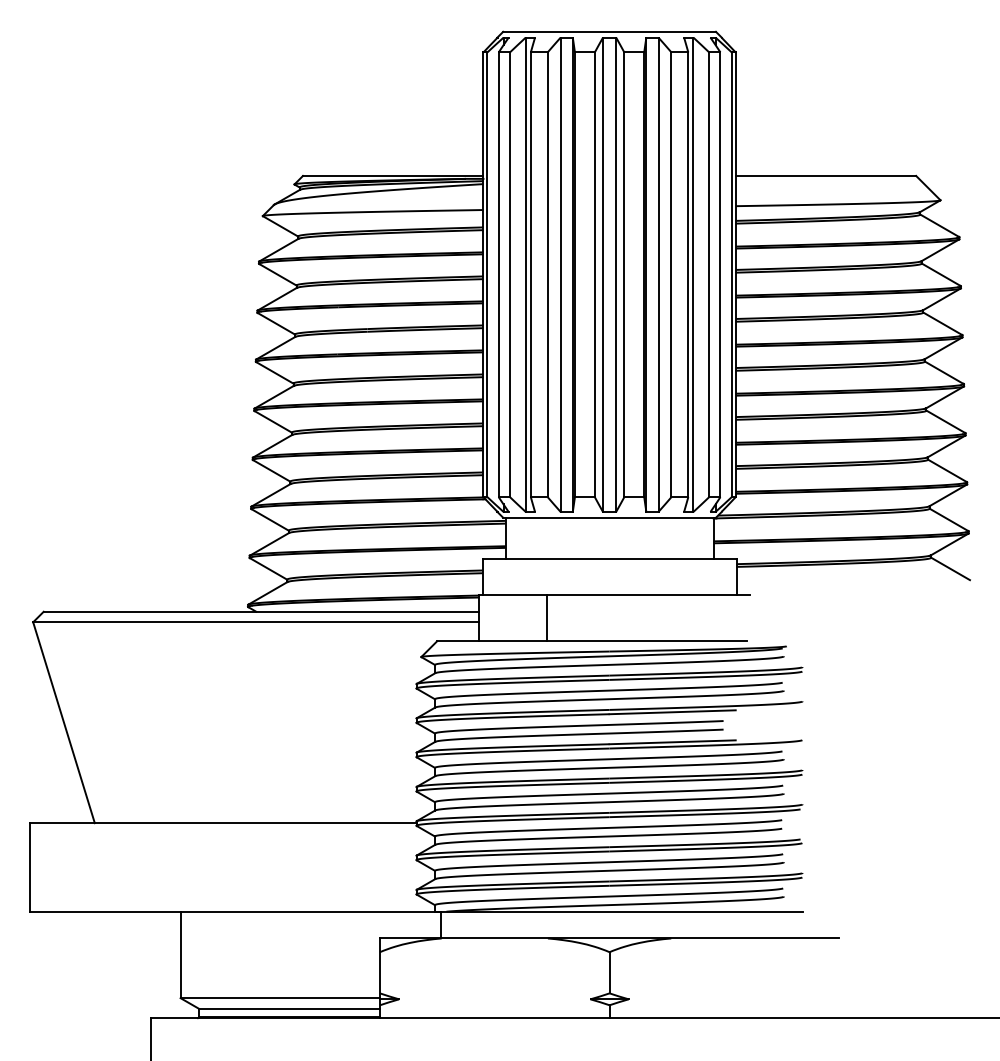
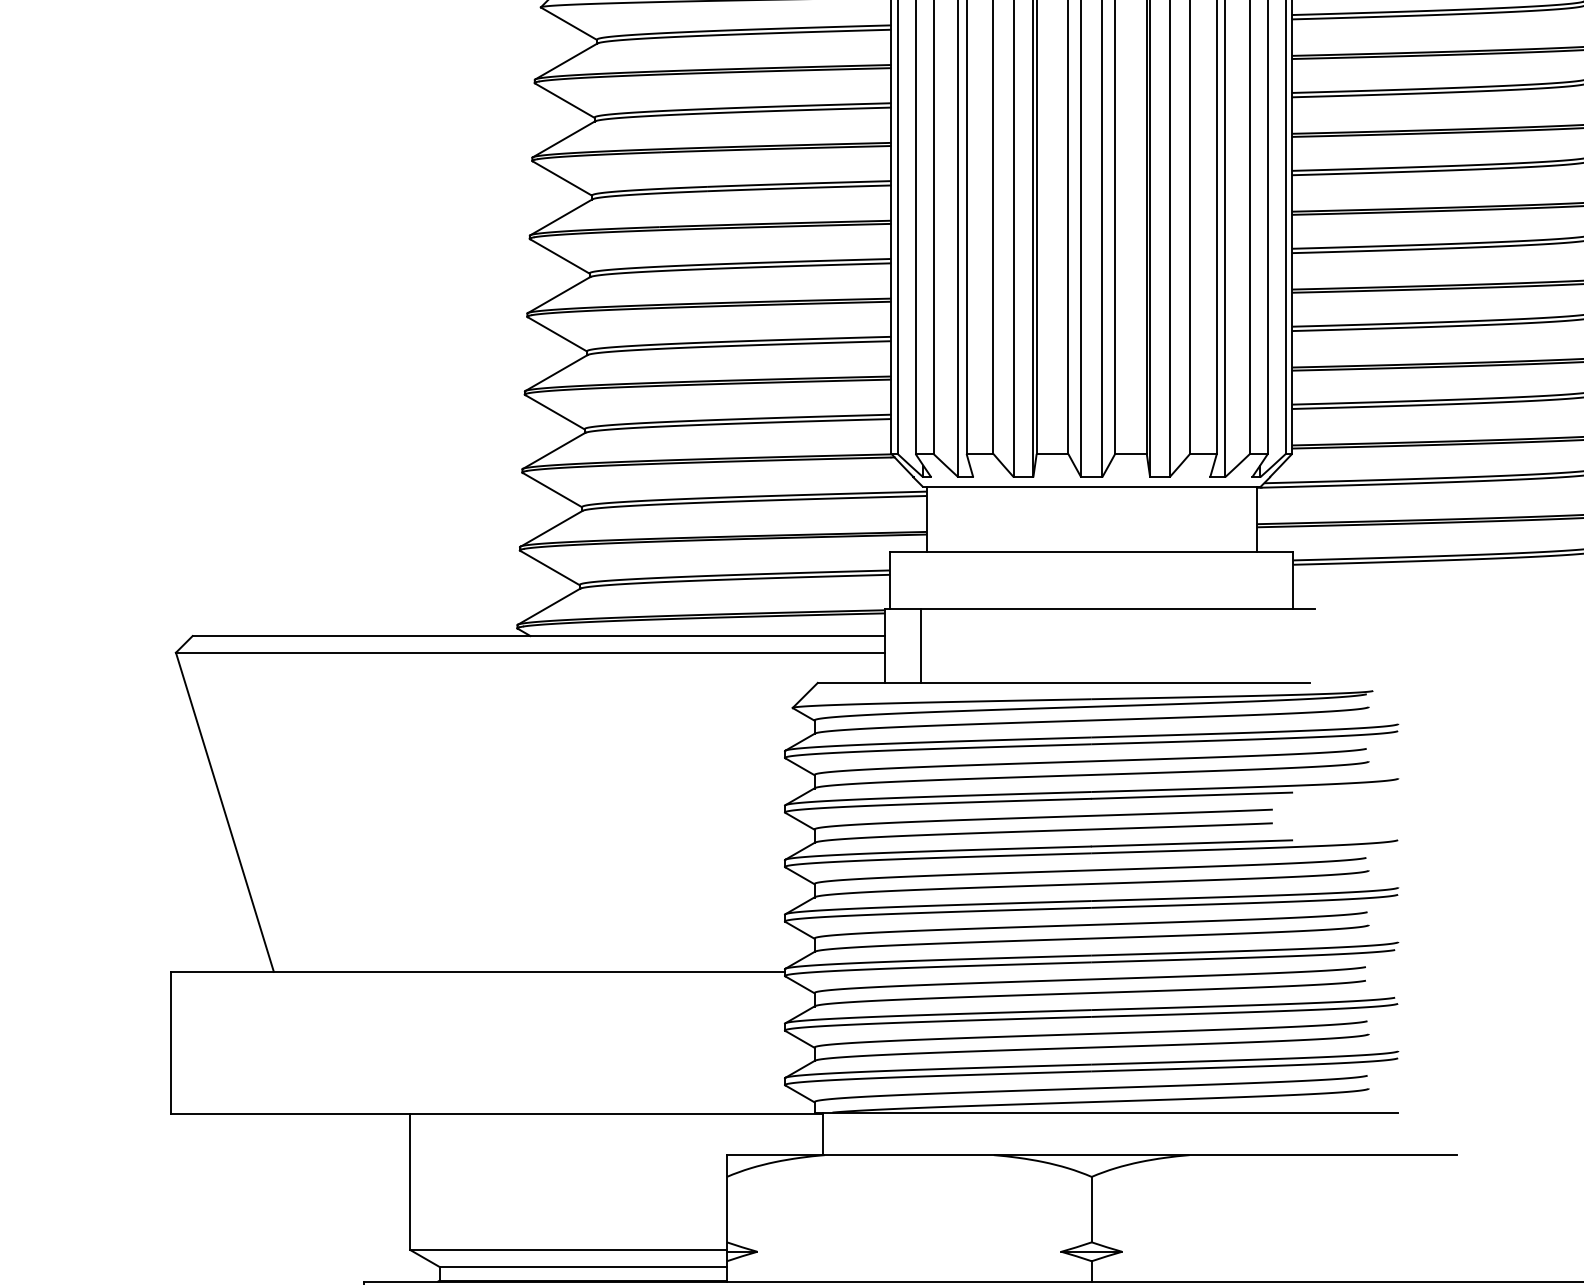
line: (547, 617) -> (921, 645), moved

